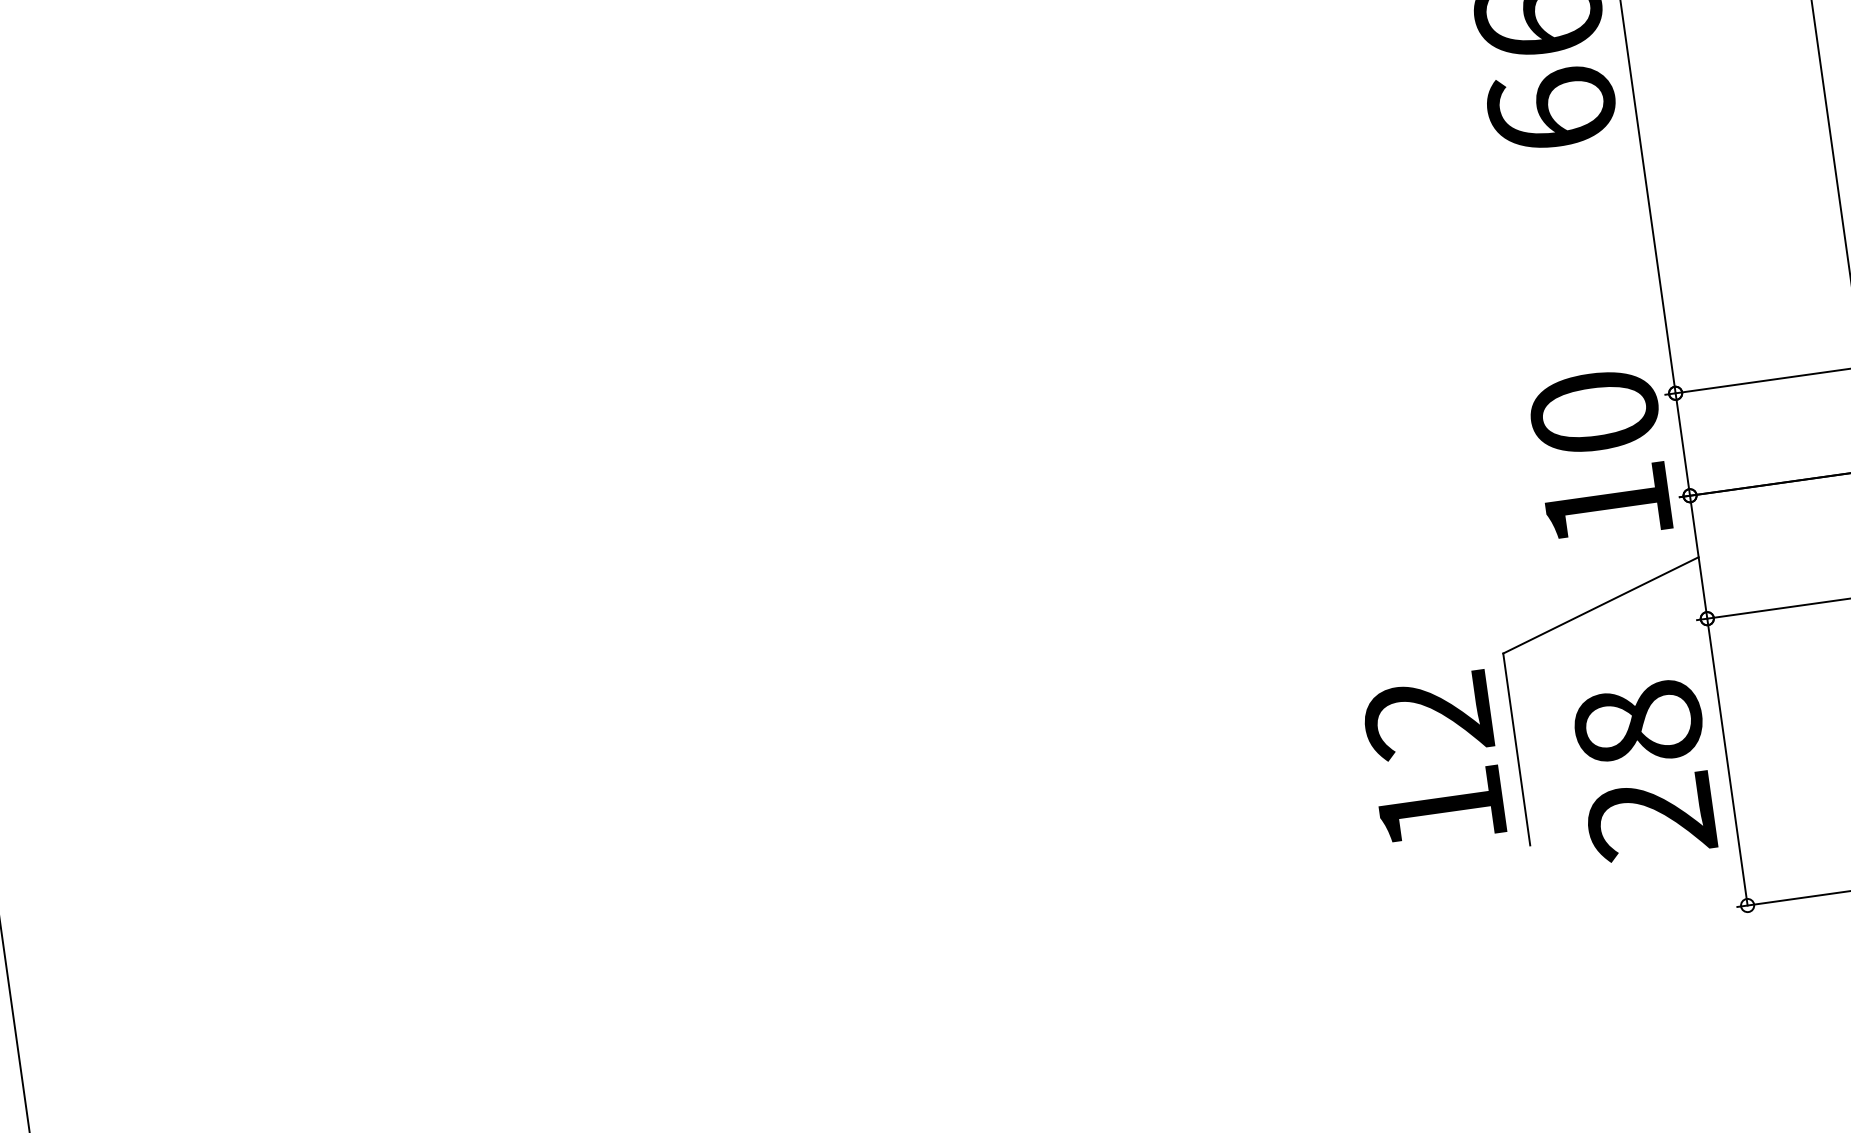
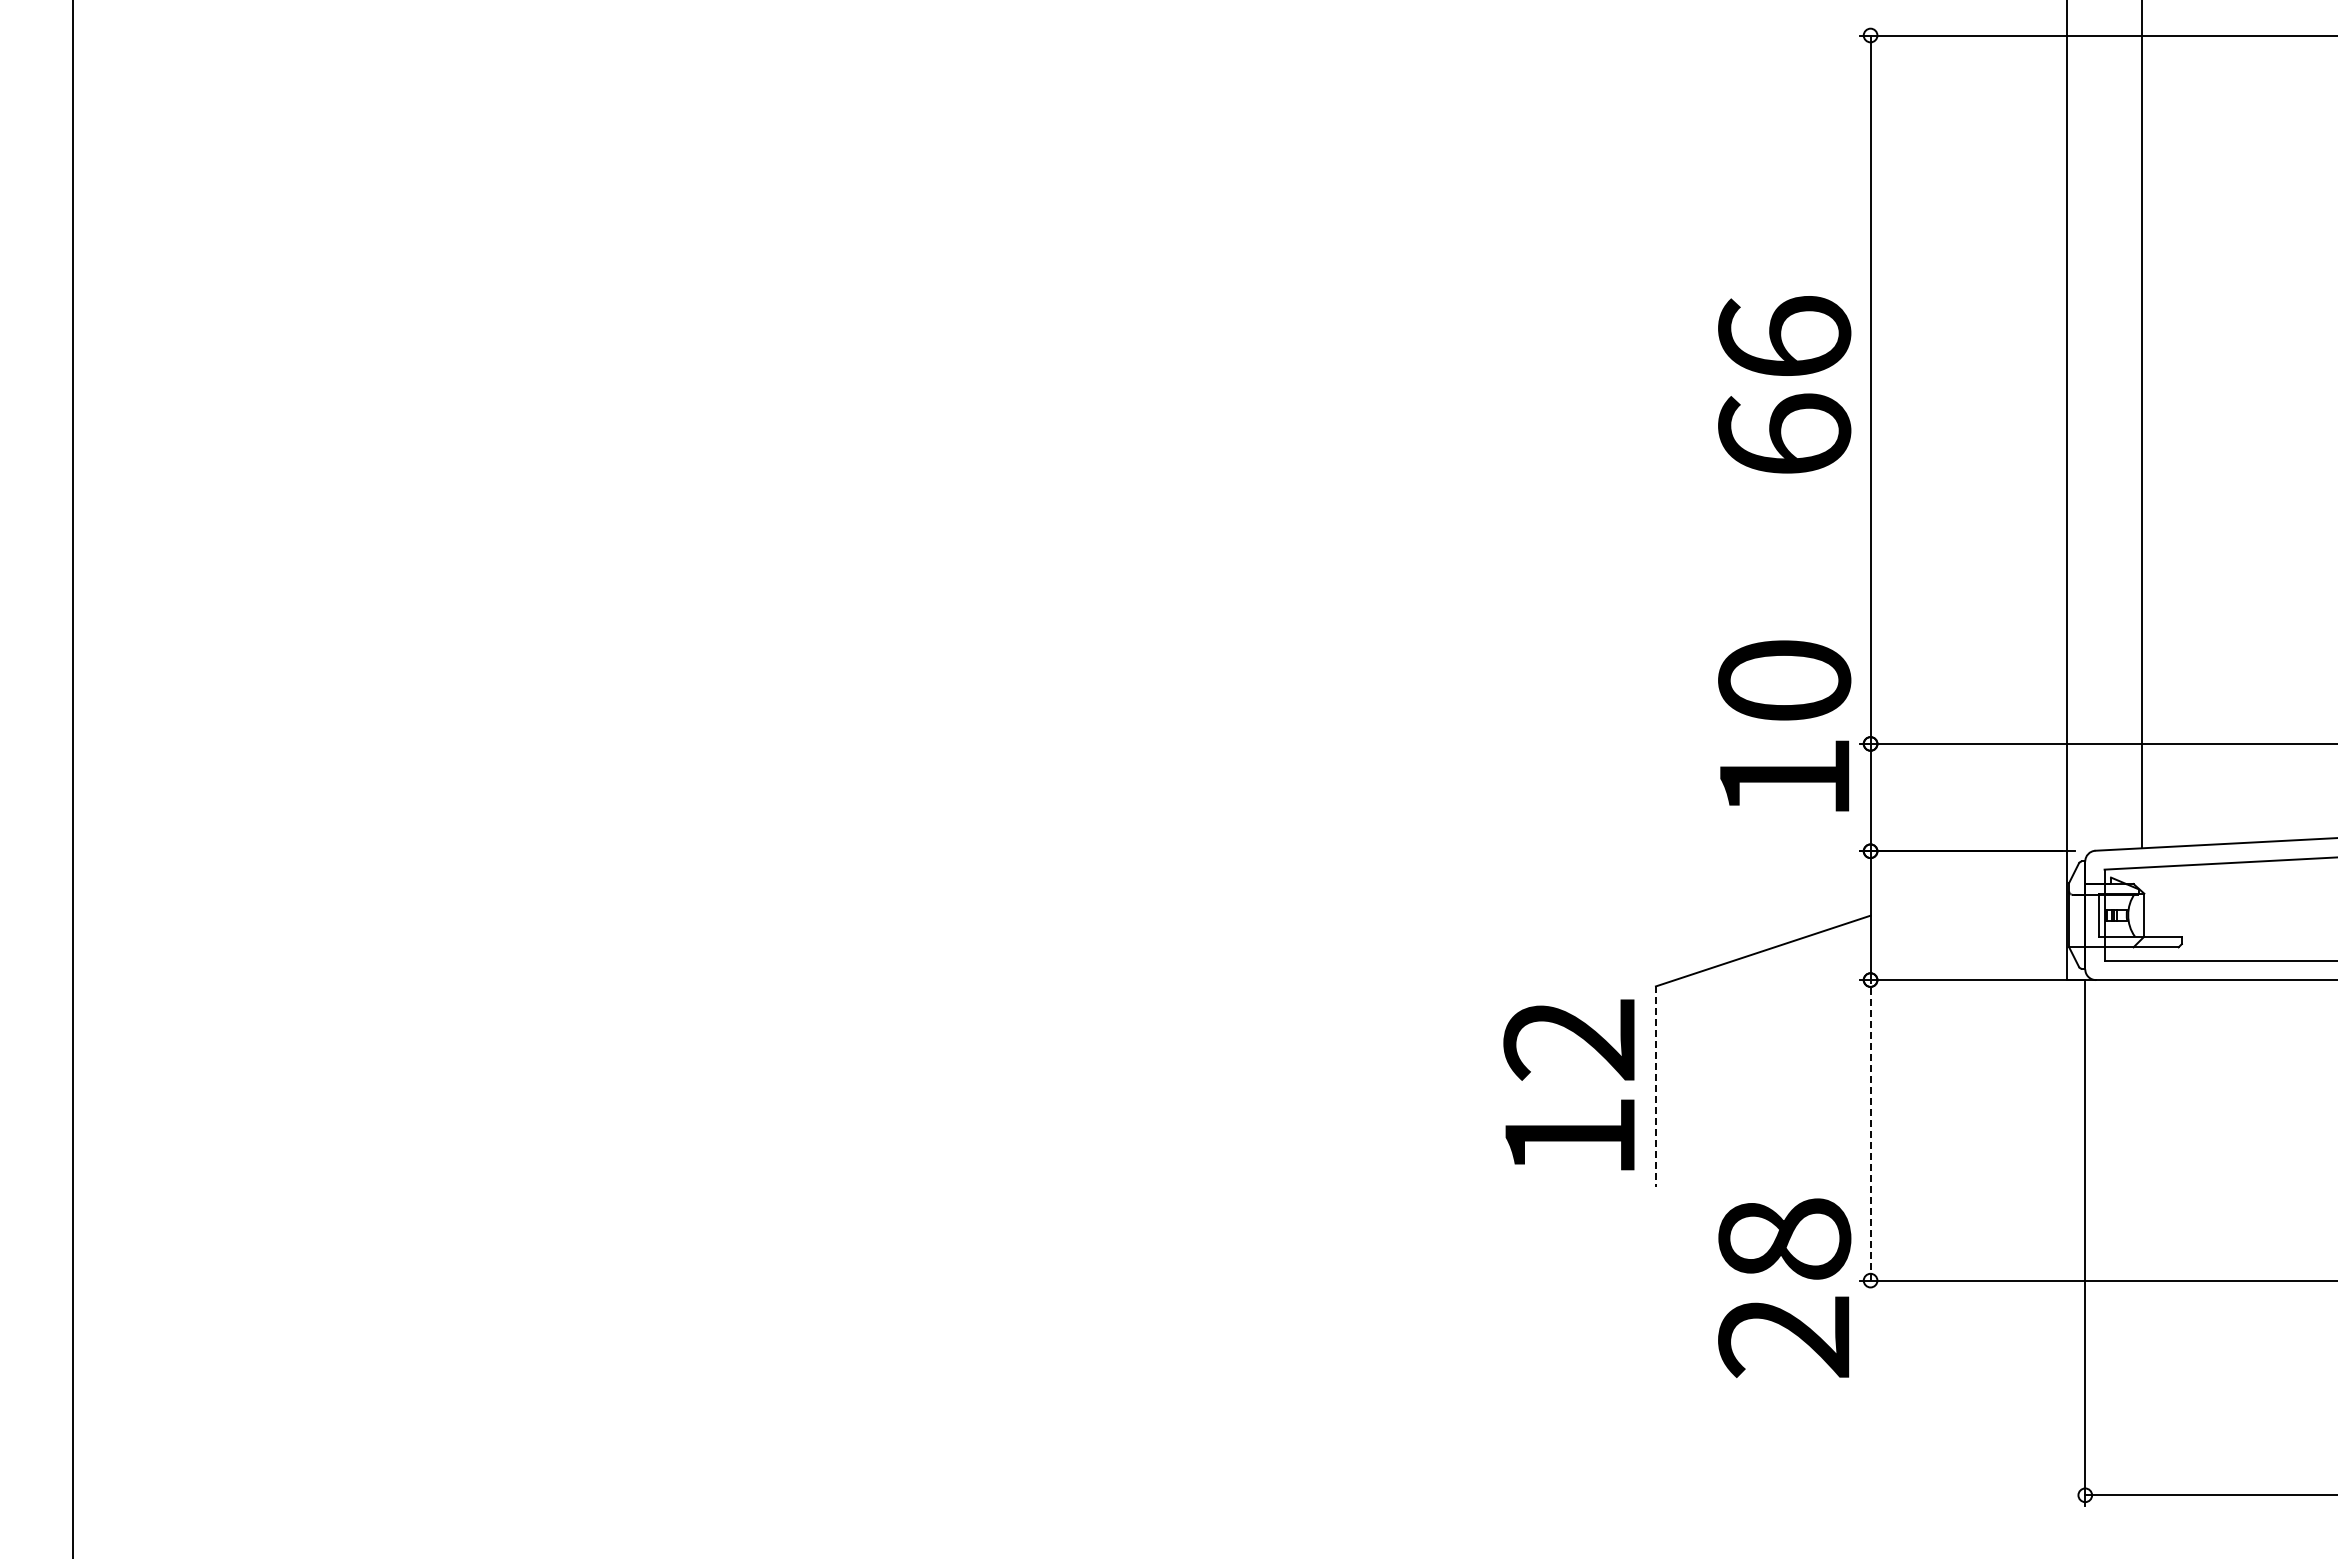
text: (1600, 455) -> (1784, 725), moved
line: (1516, 749) -> (1655, 1086), solid -> dashed
line: (1727, 761) -> (1870, 1129), solid -> dashed
text: (1644, 769) -> (1784, 1287), moved

